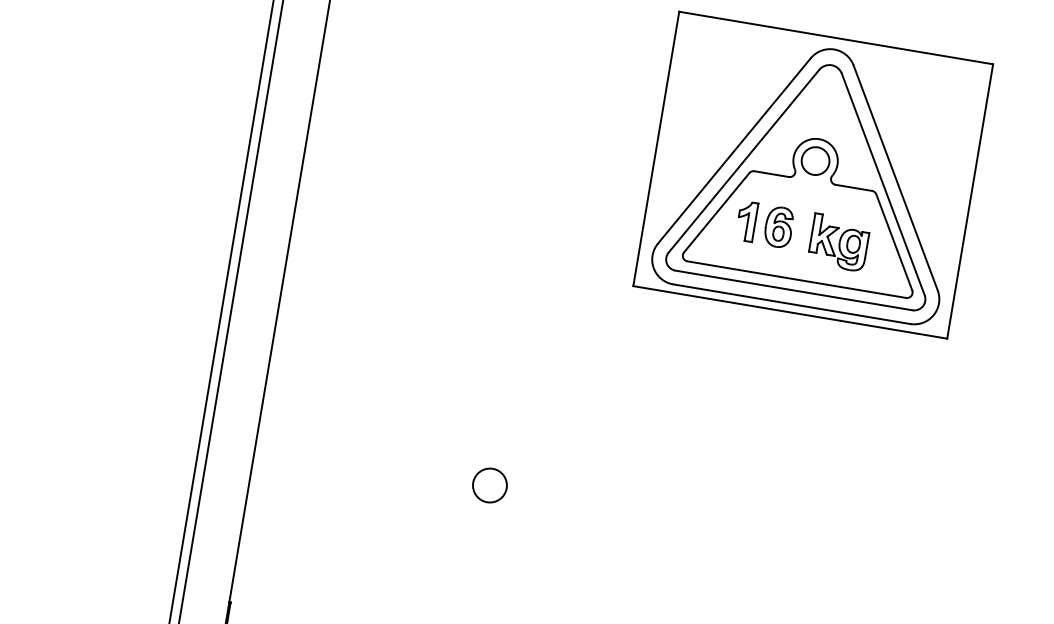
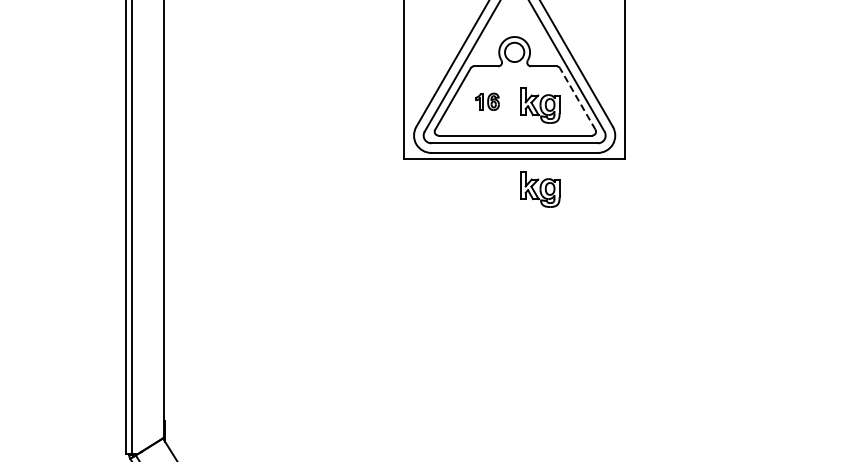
part: (765, 224) -> (487, 101), size x0.6
line: (893, 243) -> (577, 99), solid -> dashed
part: (819, 362) -> (540, 189), added
circle: (488, 485) -> (328, 311), removed

